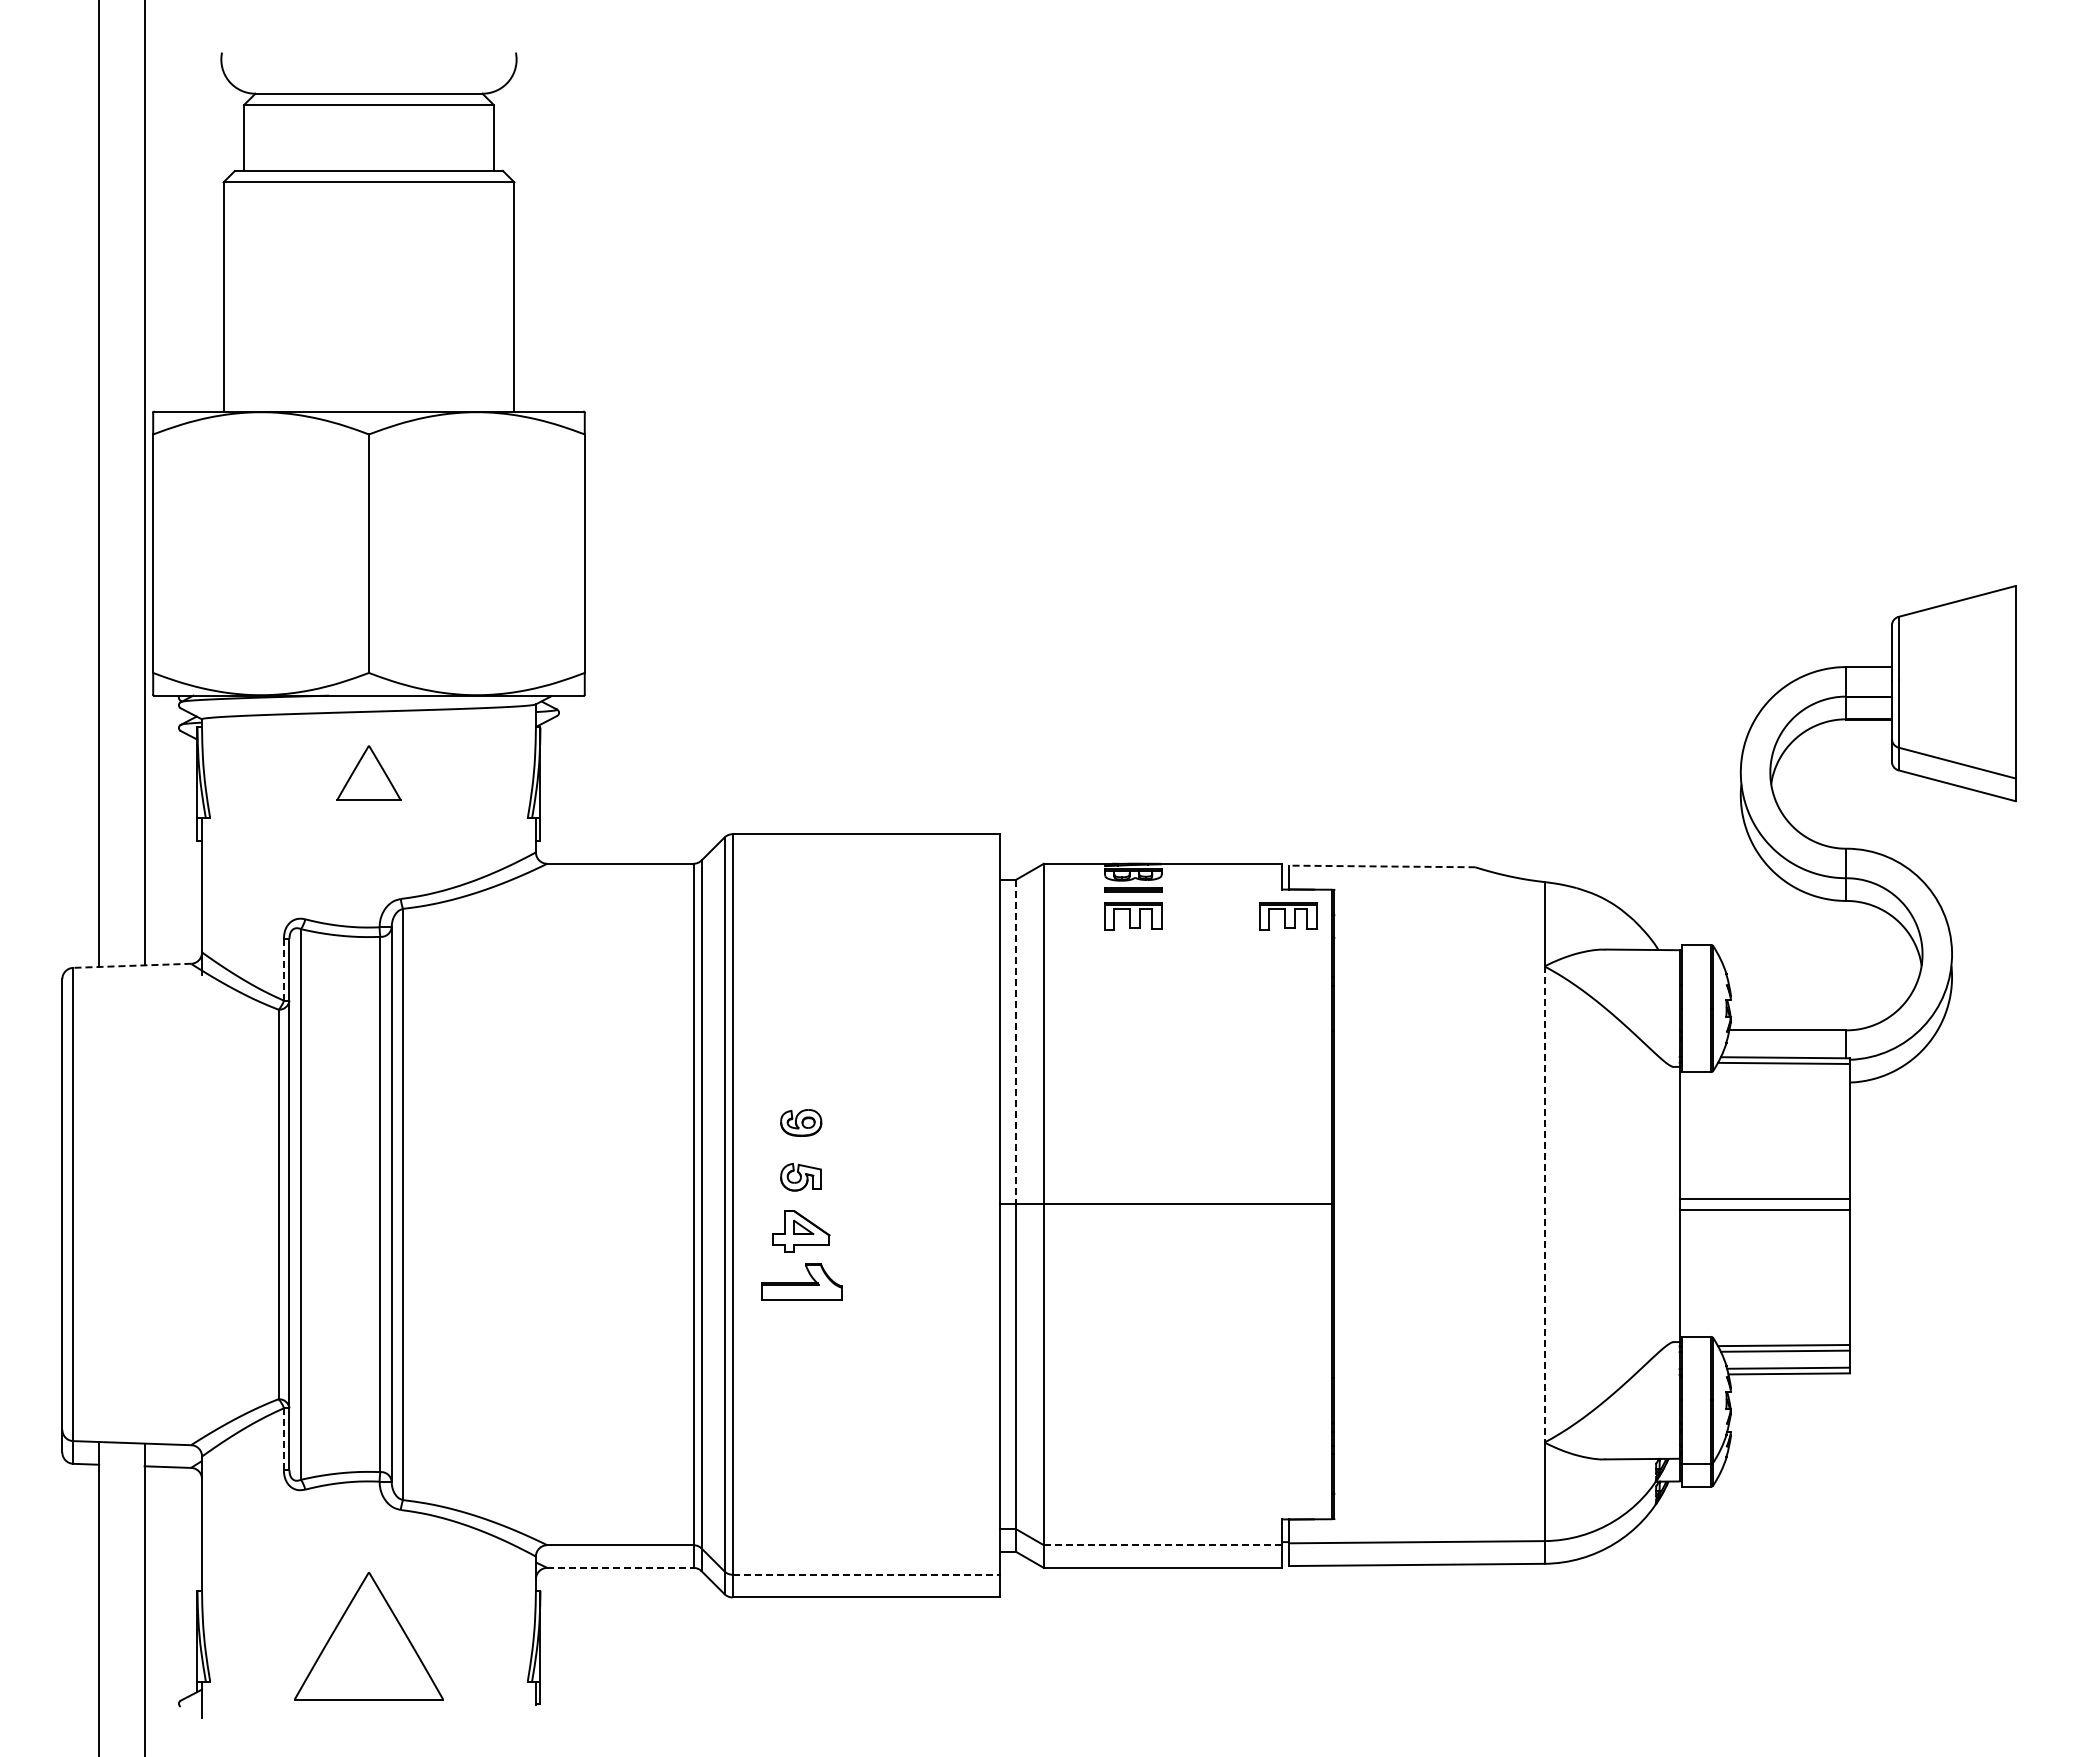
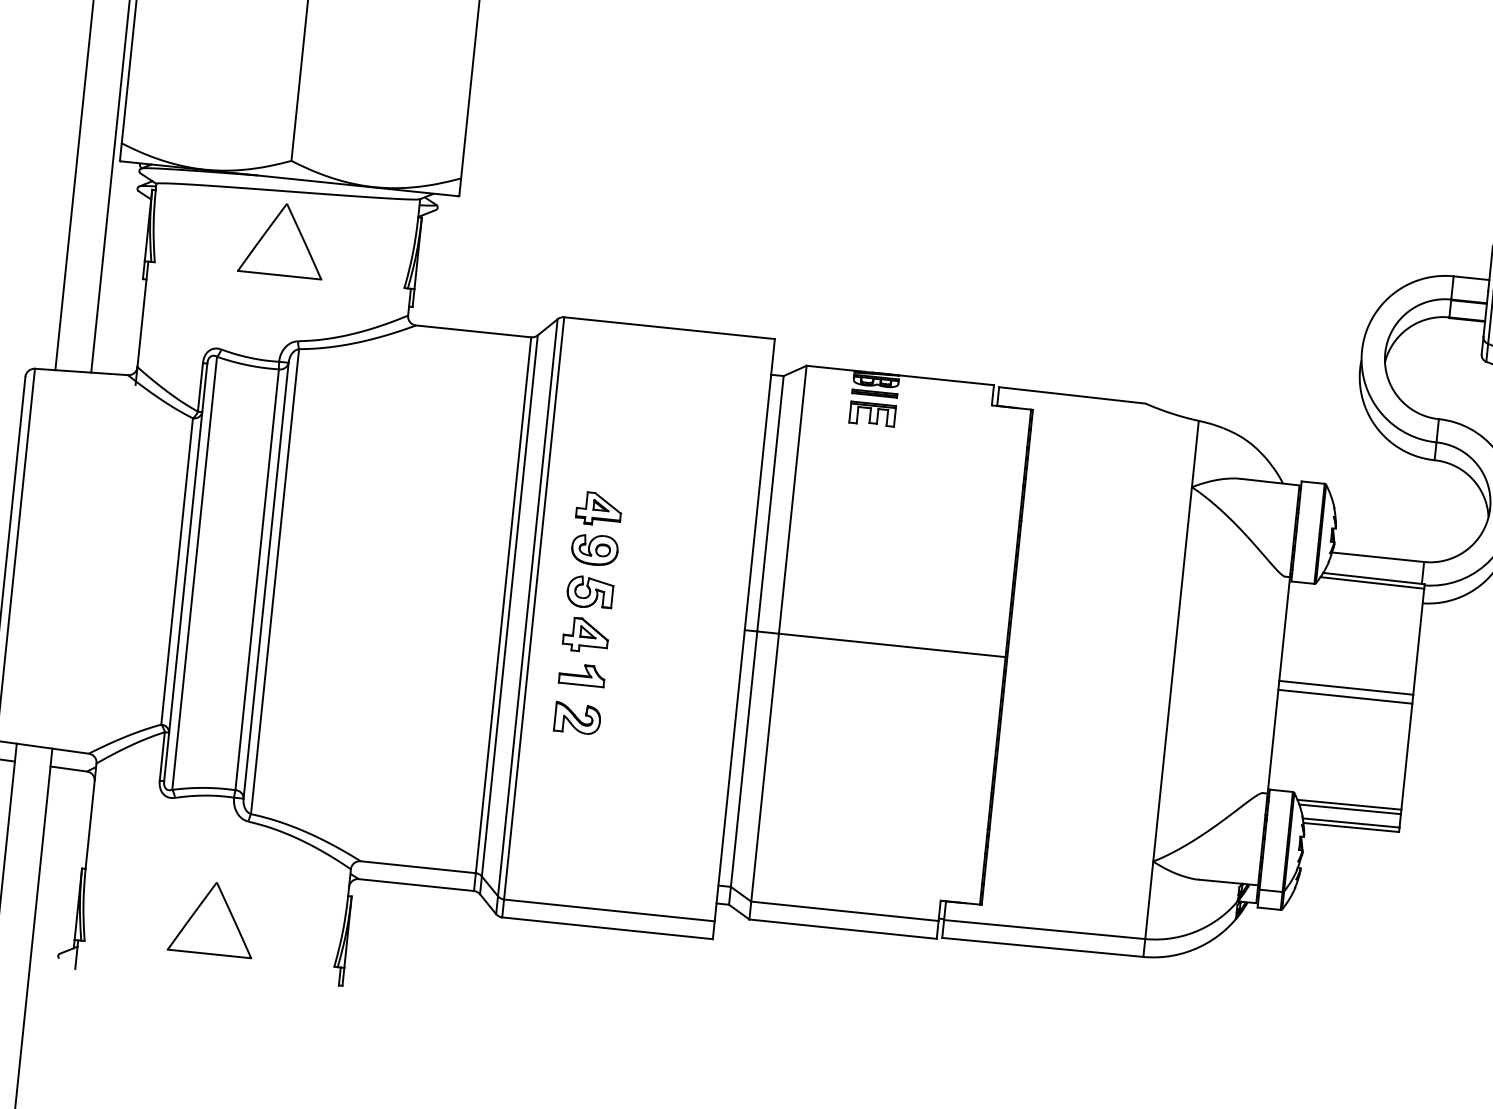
part: (368, 772) -> (282, 239), size x1.67
line: (1381, 866) -> (1071, 395), dashed -> solid
part: (1288, 916) -> (994, 427), removed
line: (131, 965) -> (80, 371), dashed -> solid
line: (283, 969) -> (200, 387), dashed -> solid
line: (1016, 1042) -> (770, 504), dashed -> solid
part: (801, 1070) -> (599, 508), added
part: (800, 1122) -> (594, 549), size x1.43
part: (800, 1177) -> (589, 592), size x1.43
line: (1544, 1204) -> (1172, 674), dashed -> solid
part: (801, 1281) -> (582, 674), size x0.71
part: (801, 1337) -> (577, 718), added
line: (283, 1439) -> (161, 756), dashed -> solid
line: (1163, 1545) -> (845, 911), dashed -> solid
line: (620, 1567) -> (416, 884), dashed -> solid
line: (866, 1574) -> (609, 910), dashed -> solid
part: (368, 1636) -> (212, 918), size x0.71

